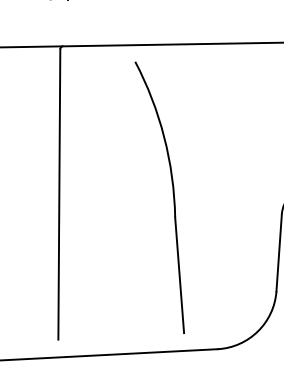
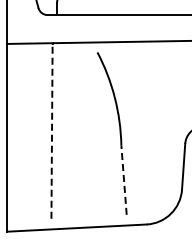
line: (60, 193) -> (52, 131), solid -> dashed
line: (180, 275) -> (124, 180), solid -> dashed

